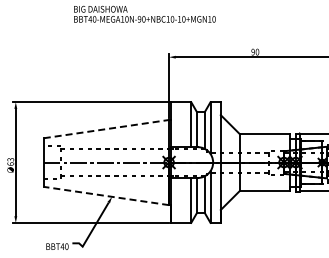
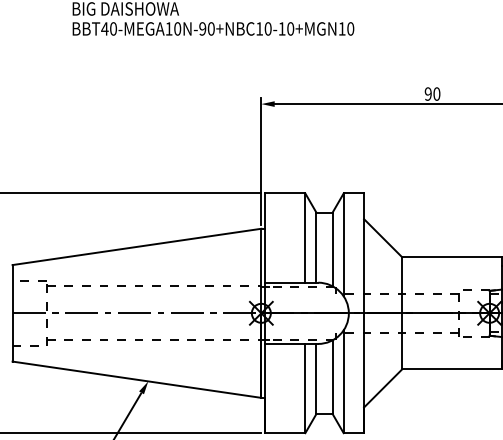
line: (106, 129) -> (137, 247), dashed -> solid
line: (105, 195) -> (135, 378), dashed -> solid

